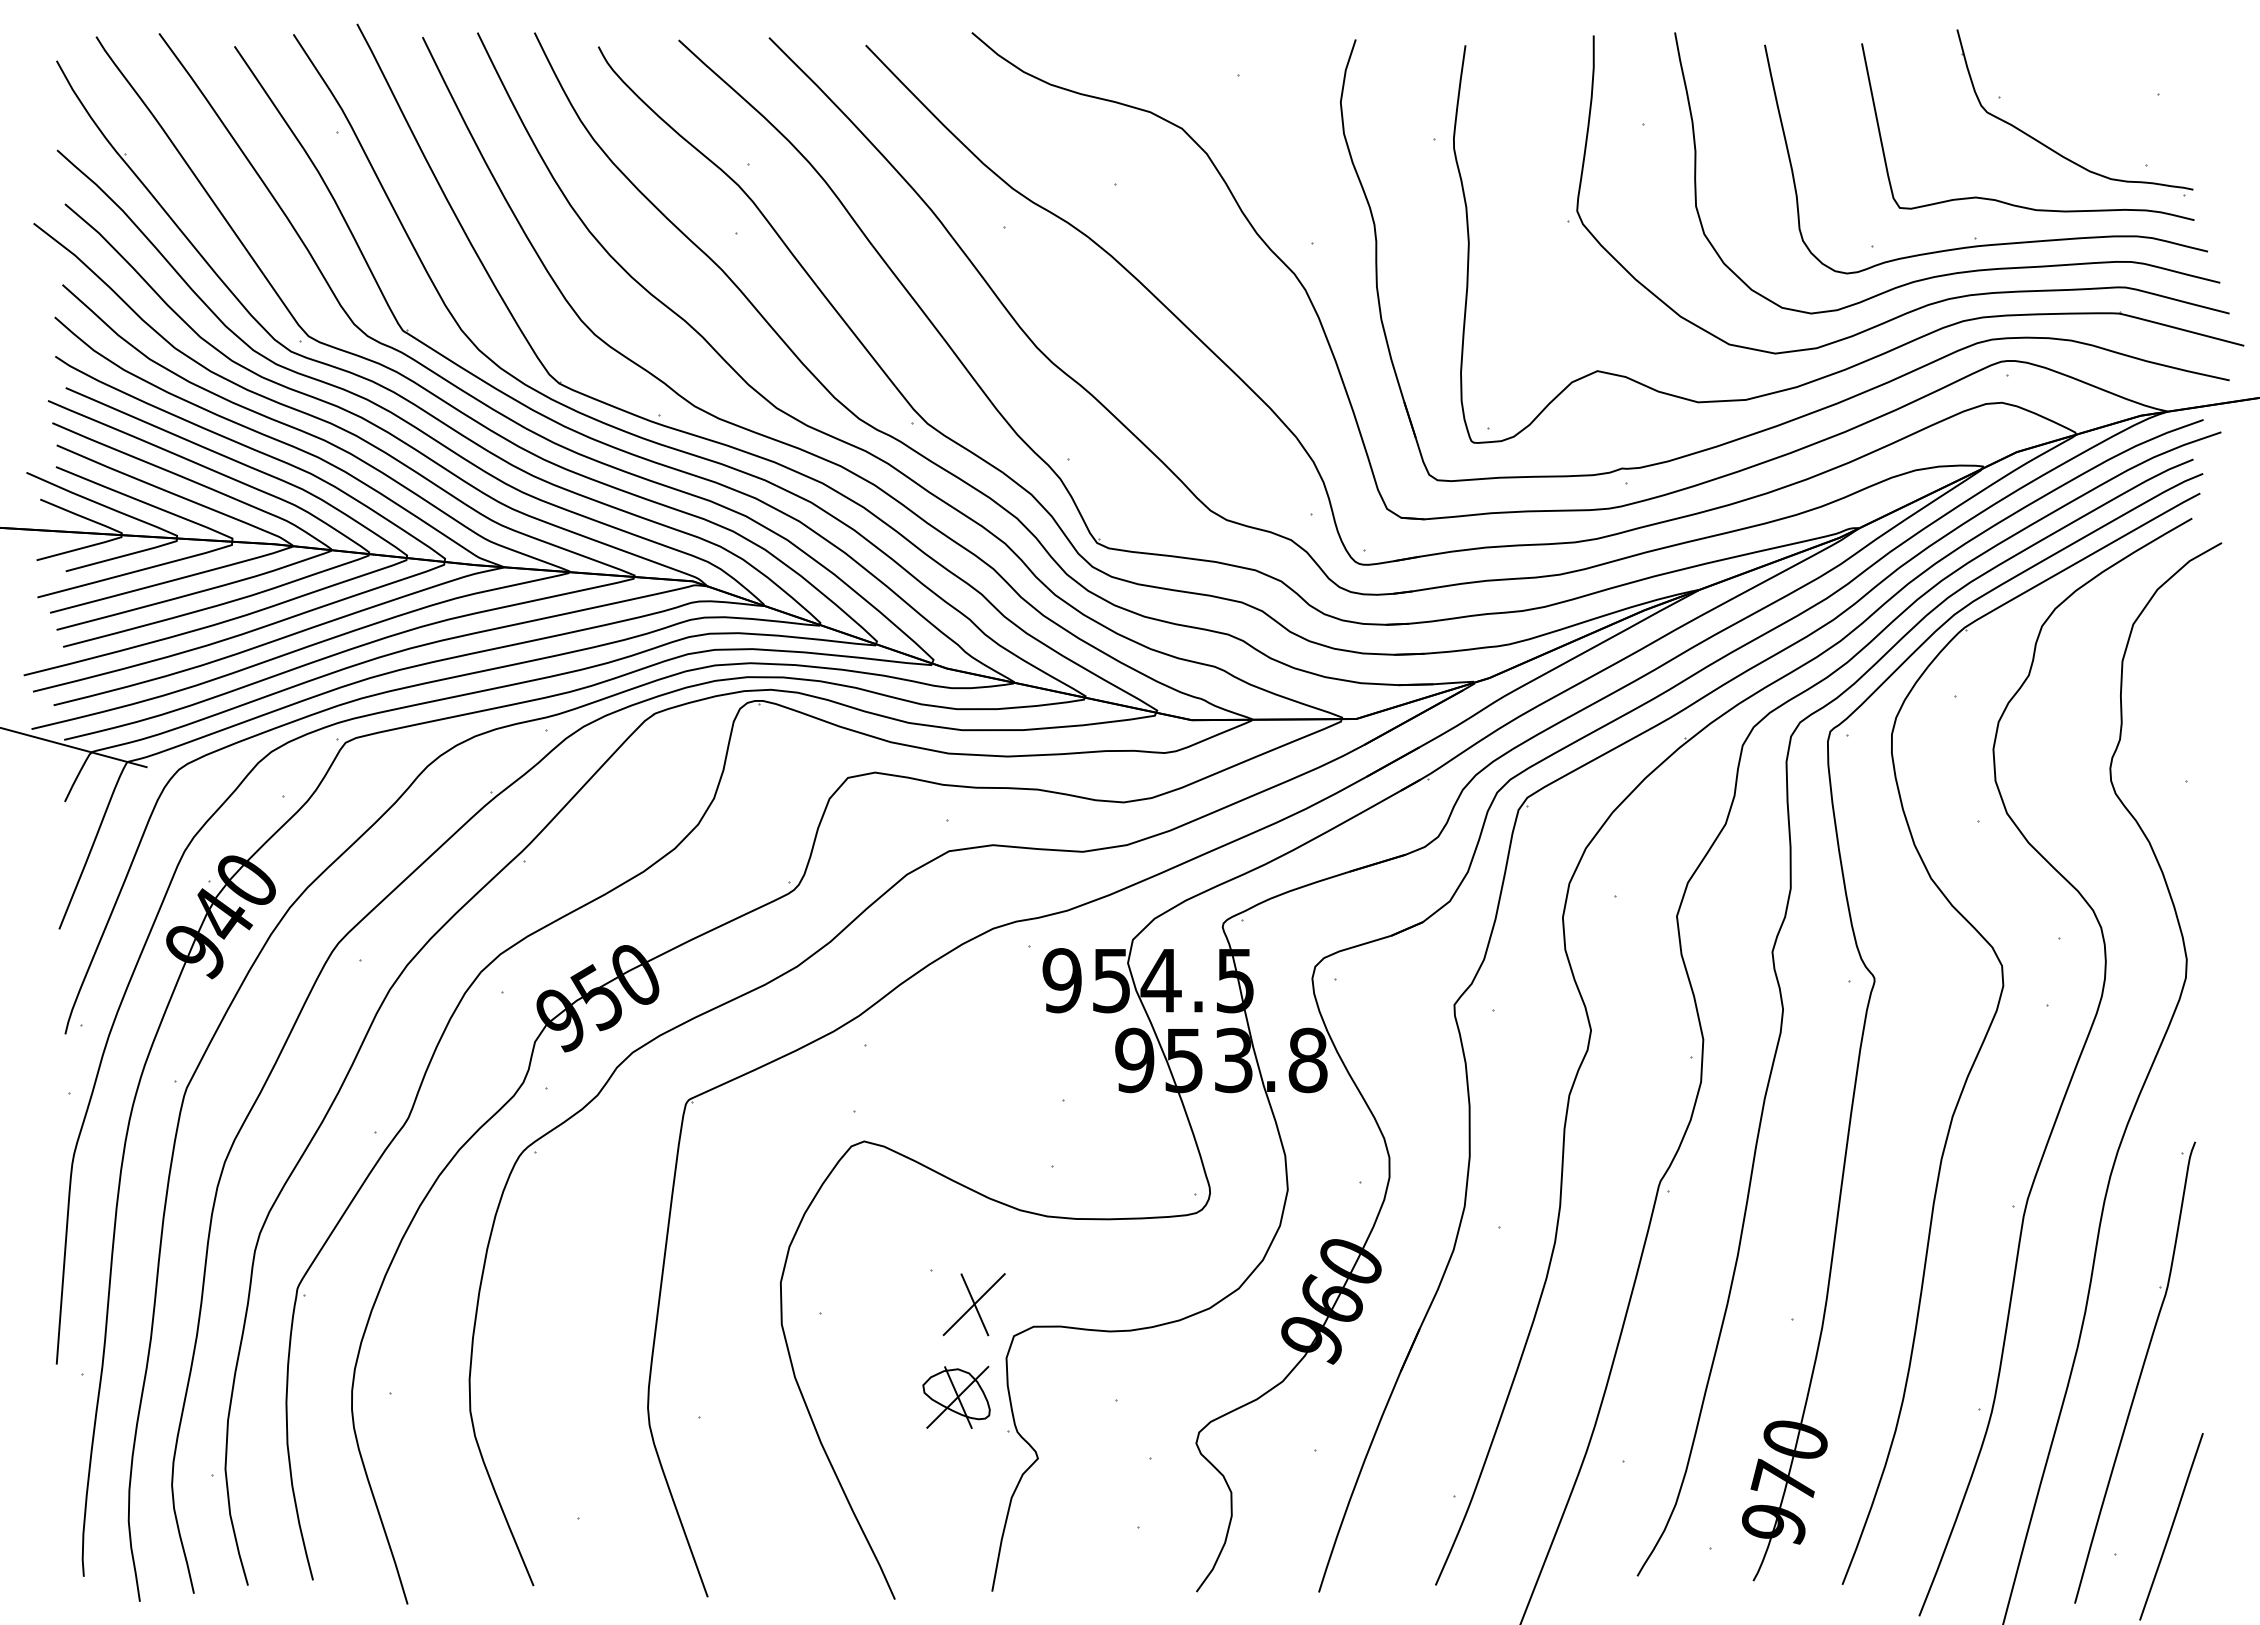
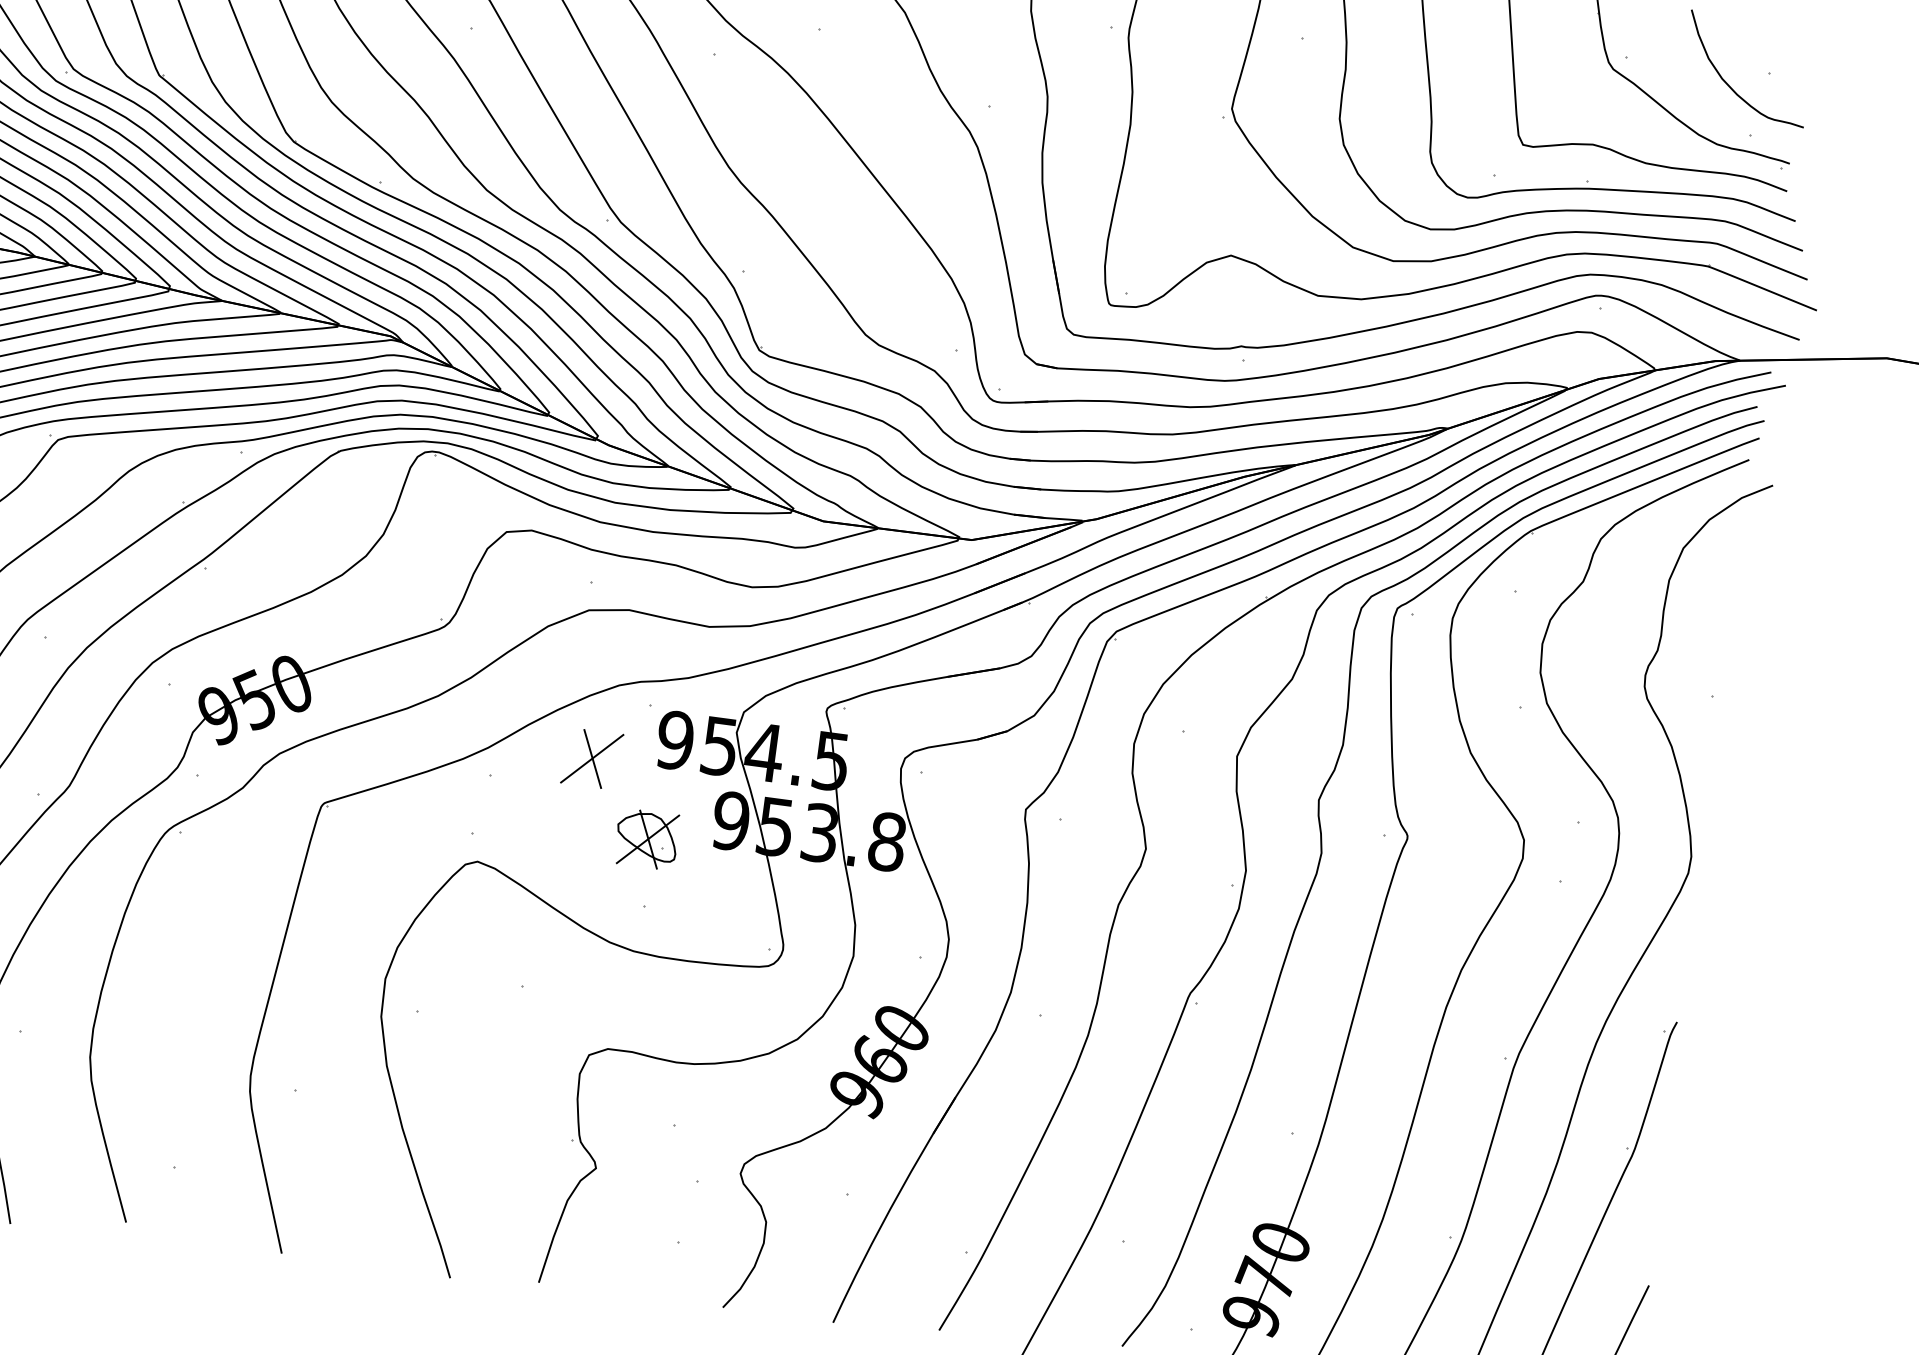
curve: (2118, 114) -> (1731, 86), added
part: (973, 1304) -> (591, 758), moved
part: (956, 1396) -> (646, 838), moved

